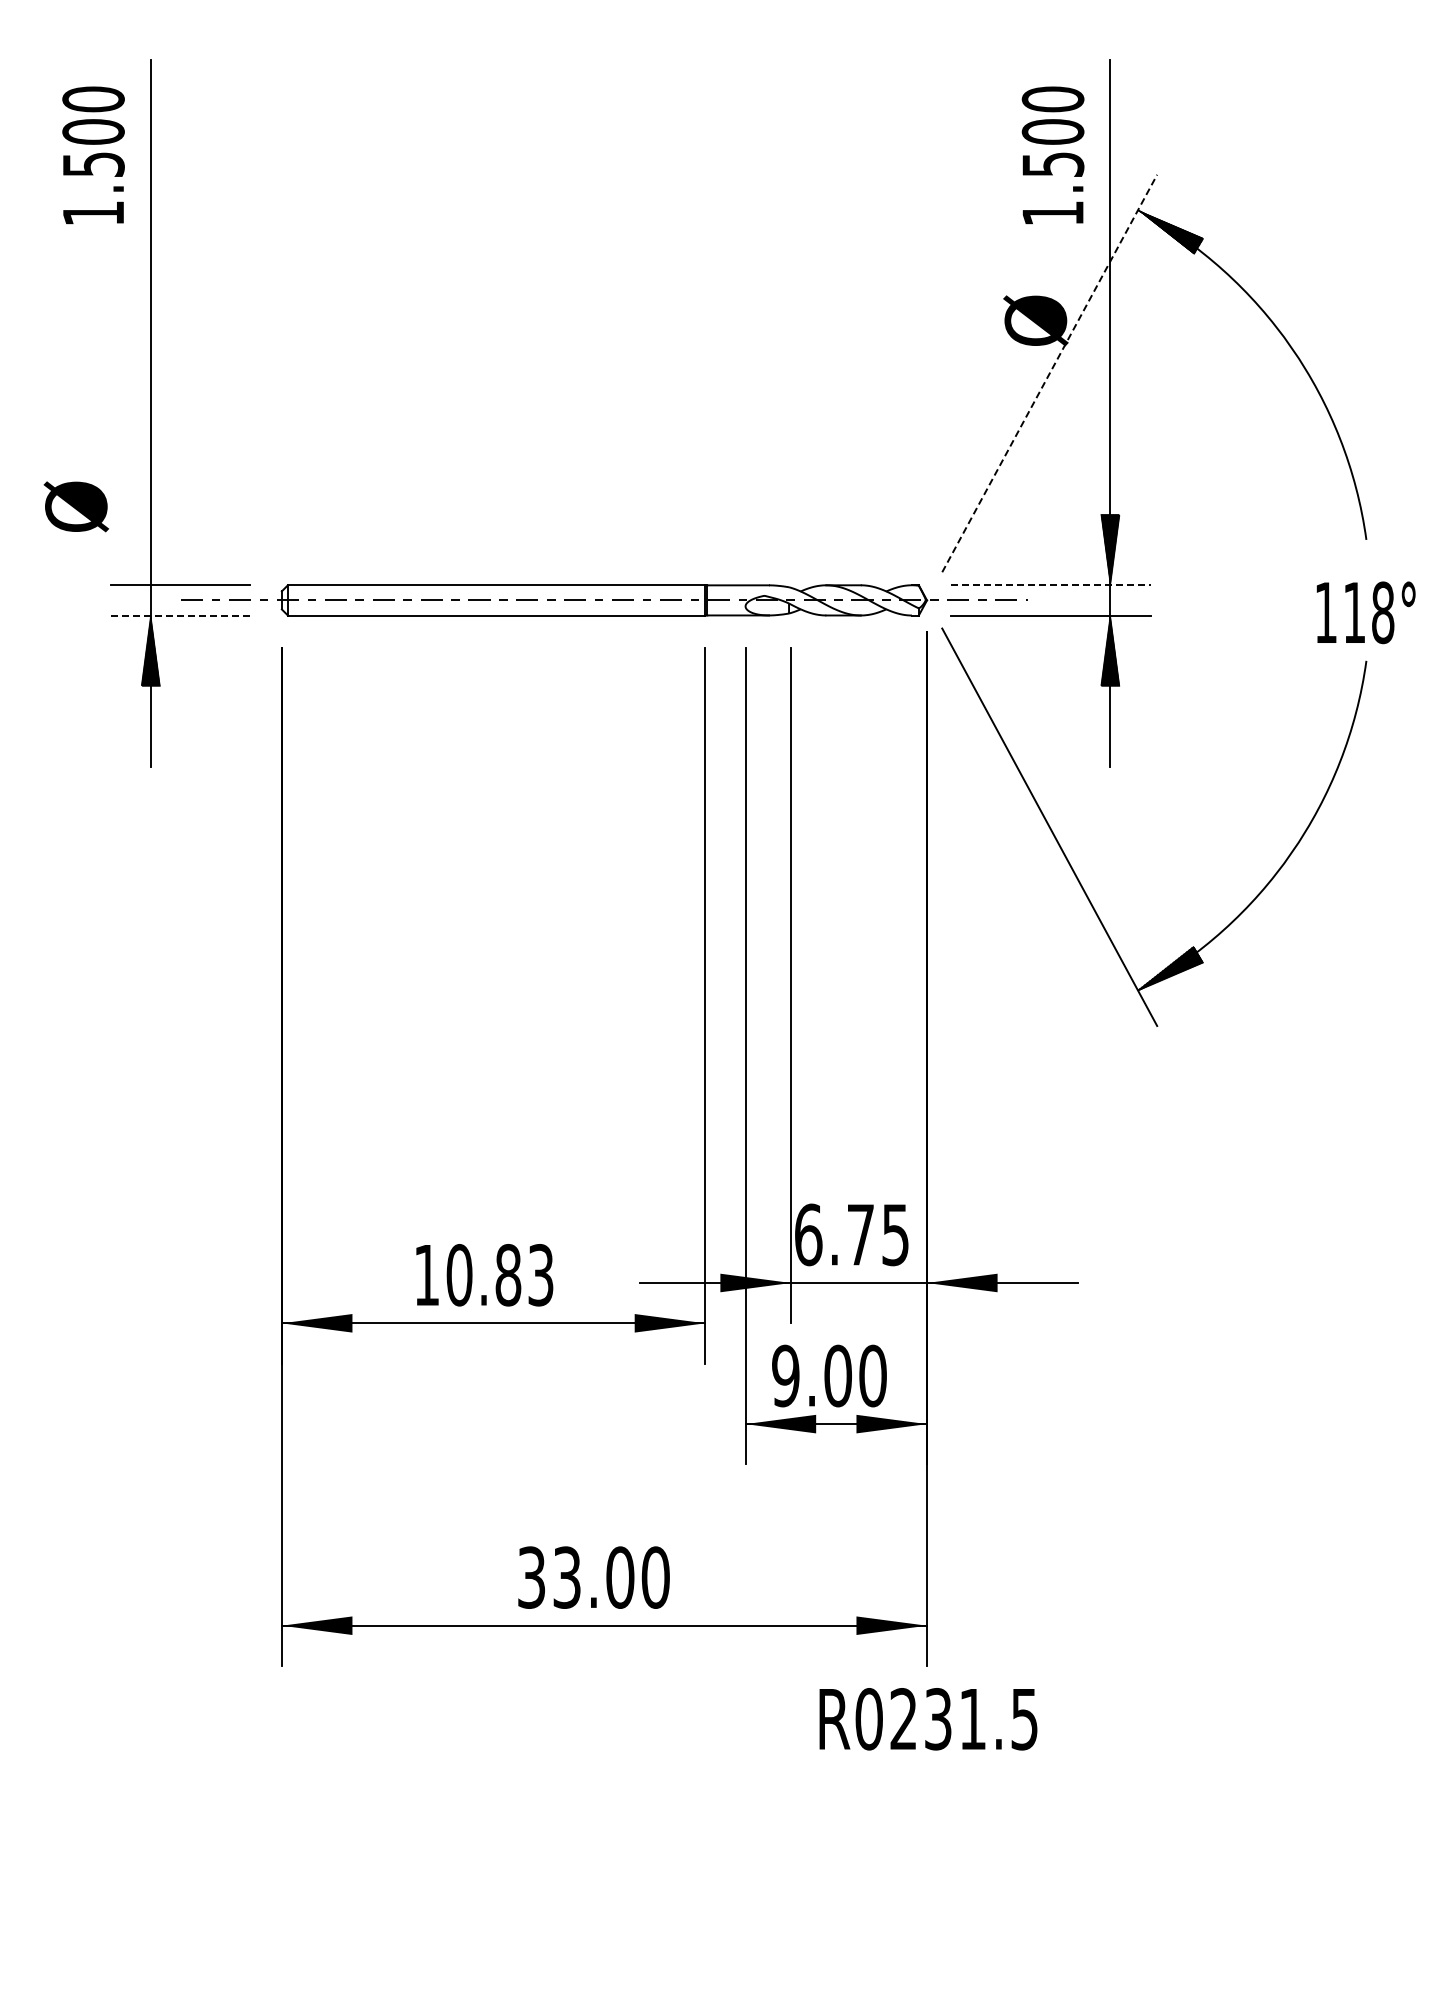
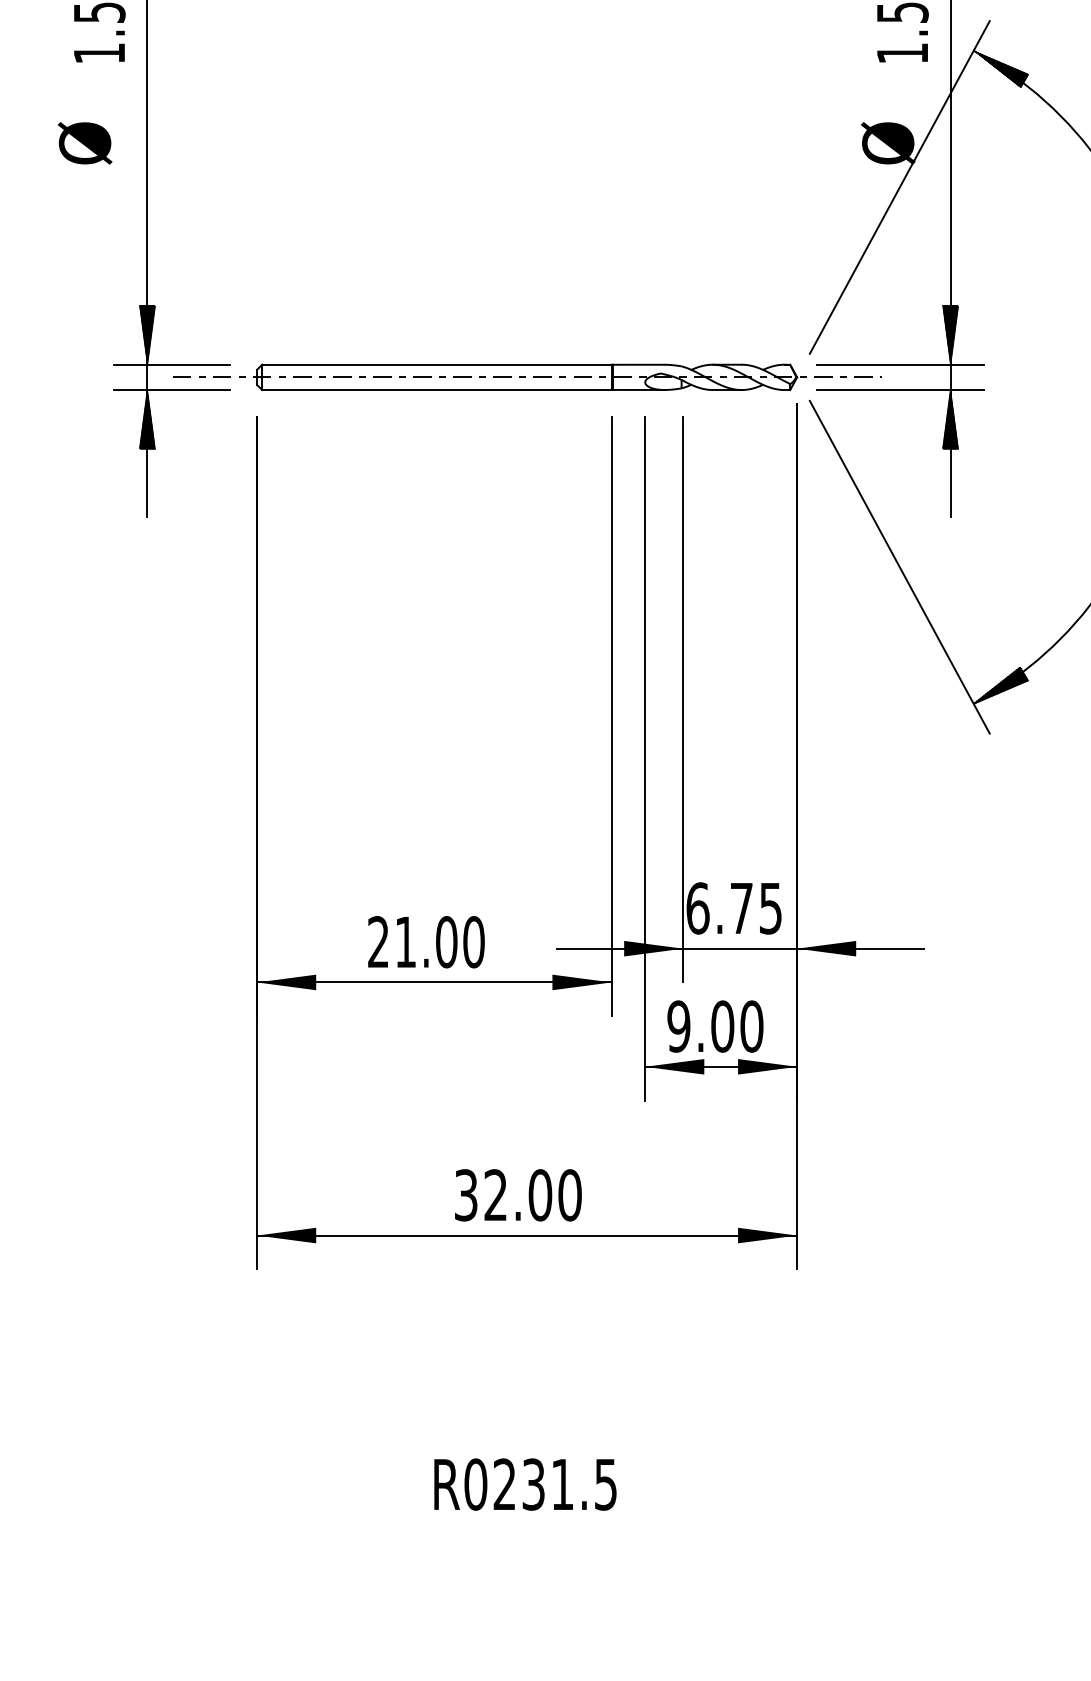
line: (1049, 373) -> (899, 187), dashed -> solid
text: (76, 506) -> (85, 143), moved
hatch: (150, 549) -> (147, 334), added
line: (1050, 585) -> (900, 364), dashed -> solid
line: (180, 615) -> (172, 390), dashed -> solid
text: (483, 1275) -> (425, 942), 10.83 -> 21.00
text: (566, 1577) -> (495, 1195), 33.00 -> 32.00
text: (928, 1719) -> (525, 1484), moved

